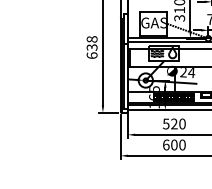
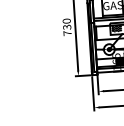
text: (91, 47) -> (66, 27), 638 -> 730

